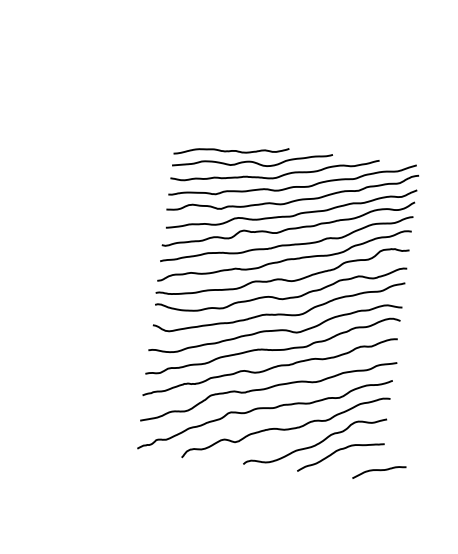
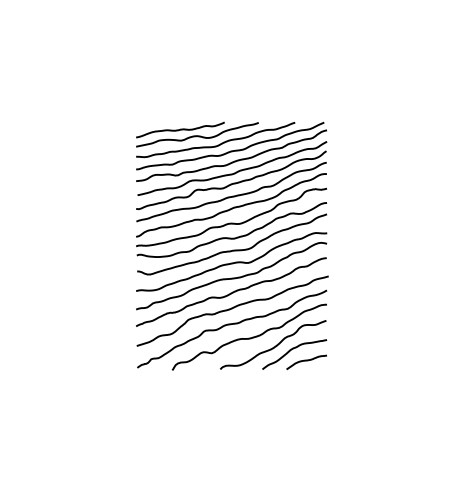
curve: (379, 471) -> (306, 361), moved

